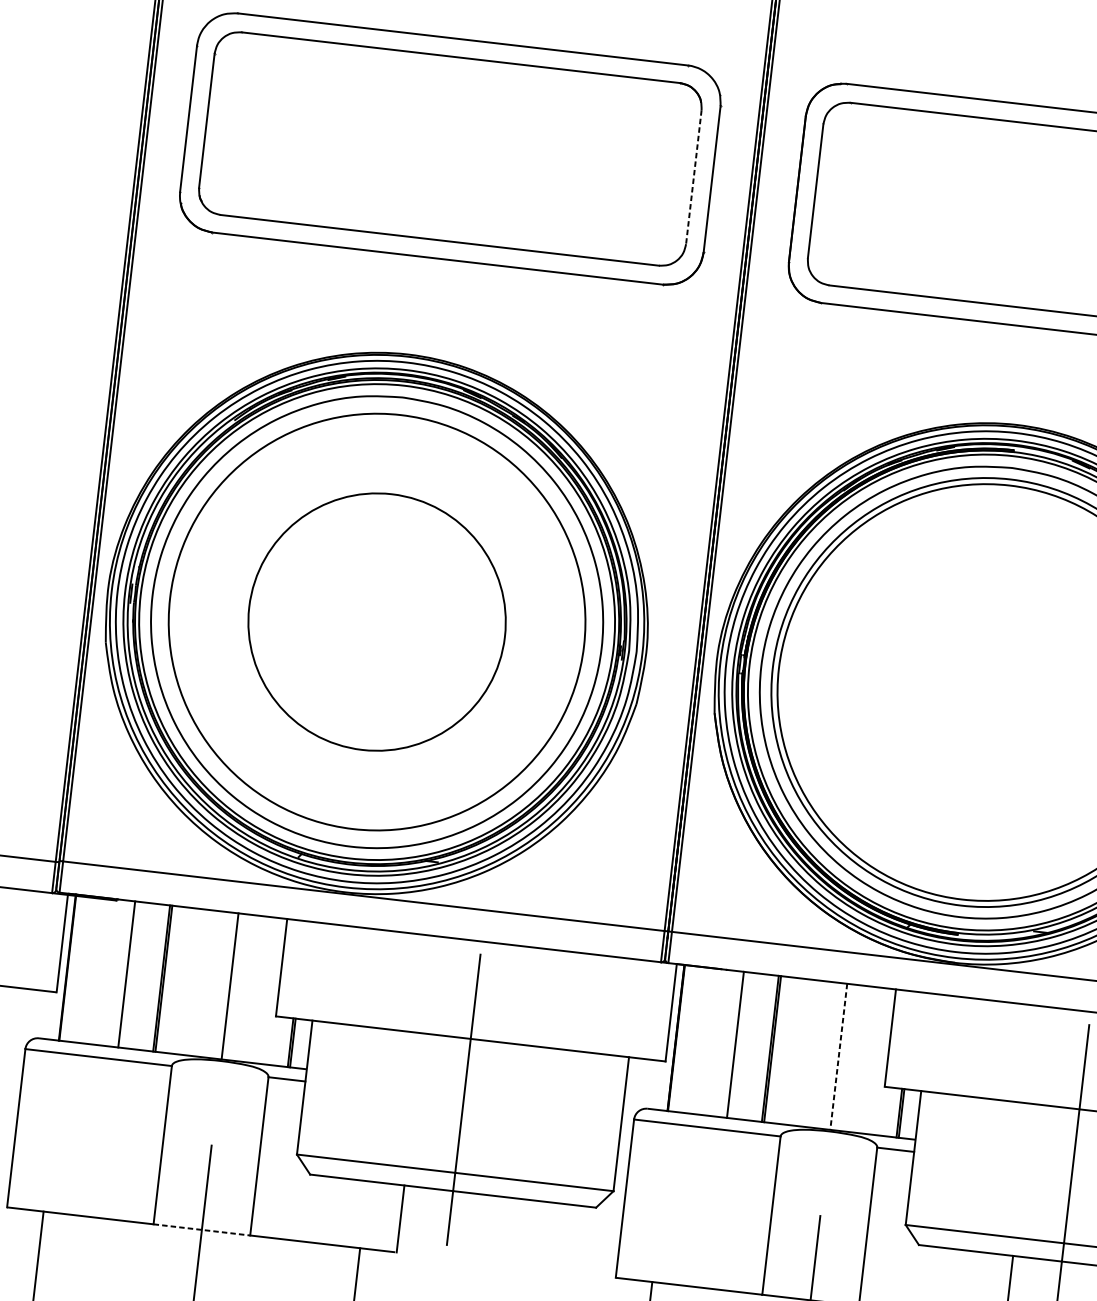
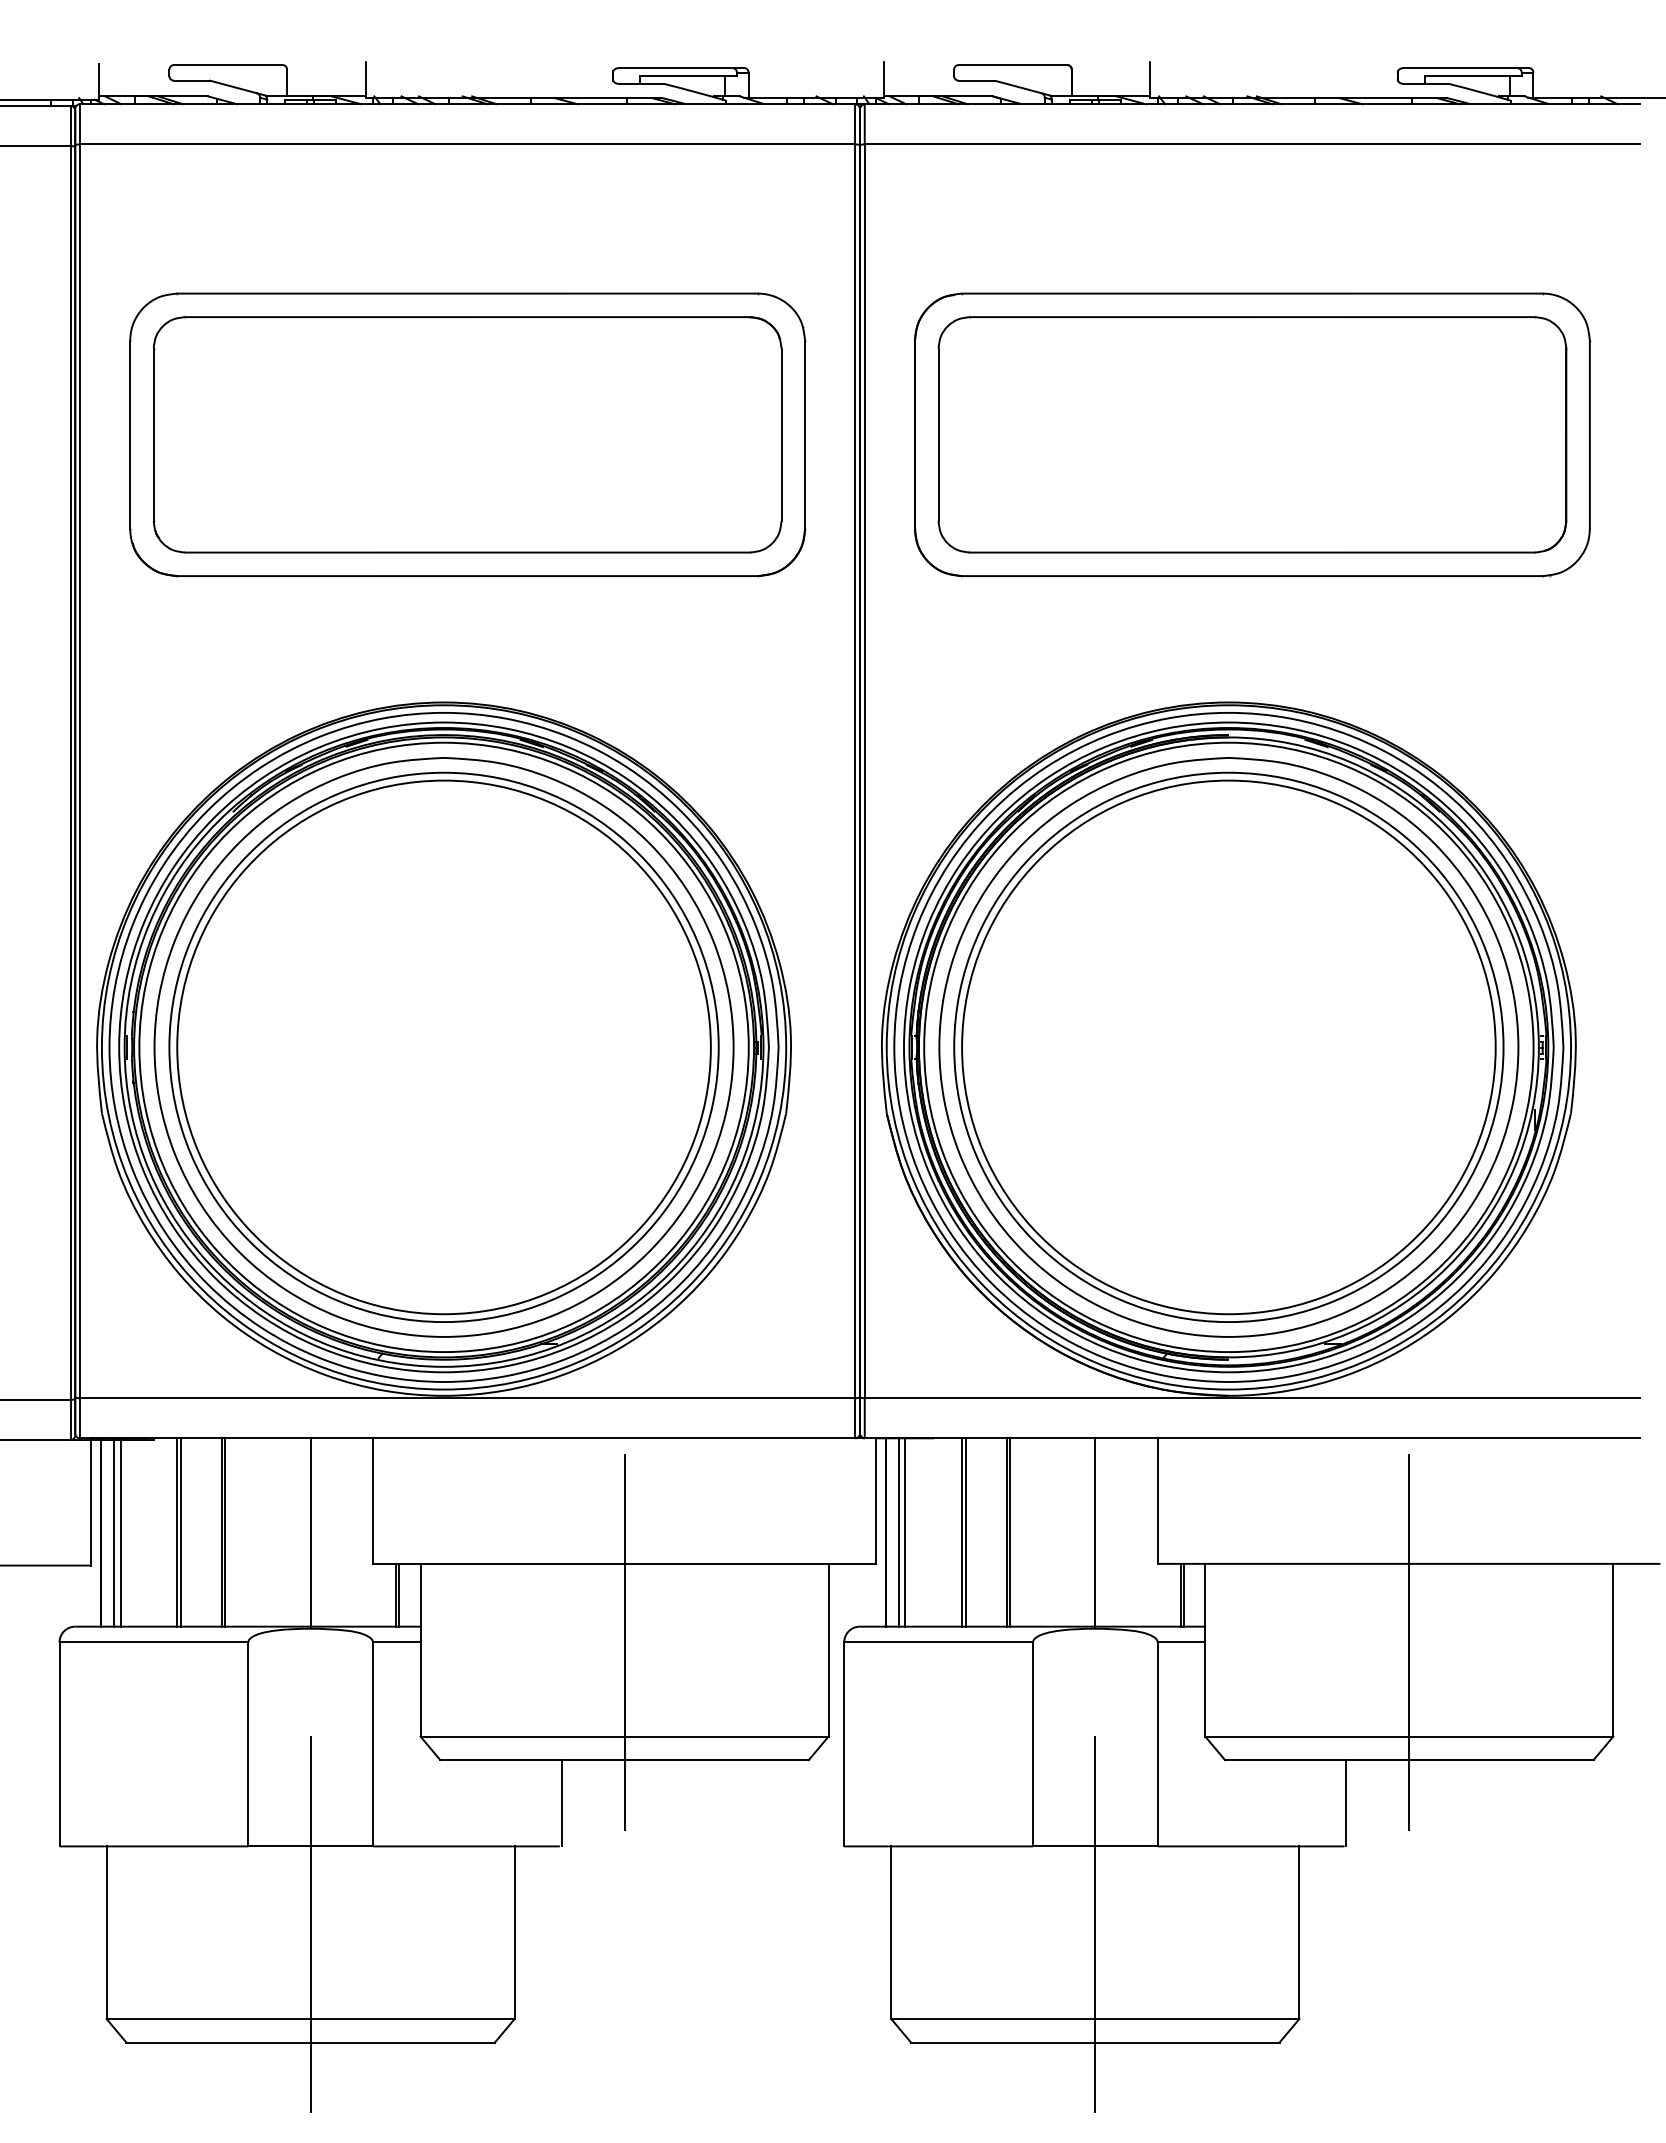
line: (693, 177) -> (781, 435), dashed -> solid
circle: (376, 622) -> (443, 1047), size x1.67
line: (77, 968) -> (114, 1532), added
line: (82, 969) -> (120, 1532), added
line: (129, 974) -> (180, 1532), added
line: (686, 1039) -> (898, 1532), added
line: (691, 1039) -> (905, 1532), added
line: (738, 1045) -> (965, 1532), added
line: (838, 1057) -> (1095, 1533), dashed -> solid
line: (202, 1230) -> (311, 1846), dashed -> solid

